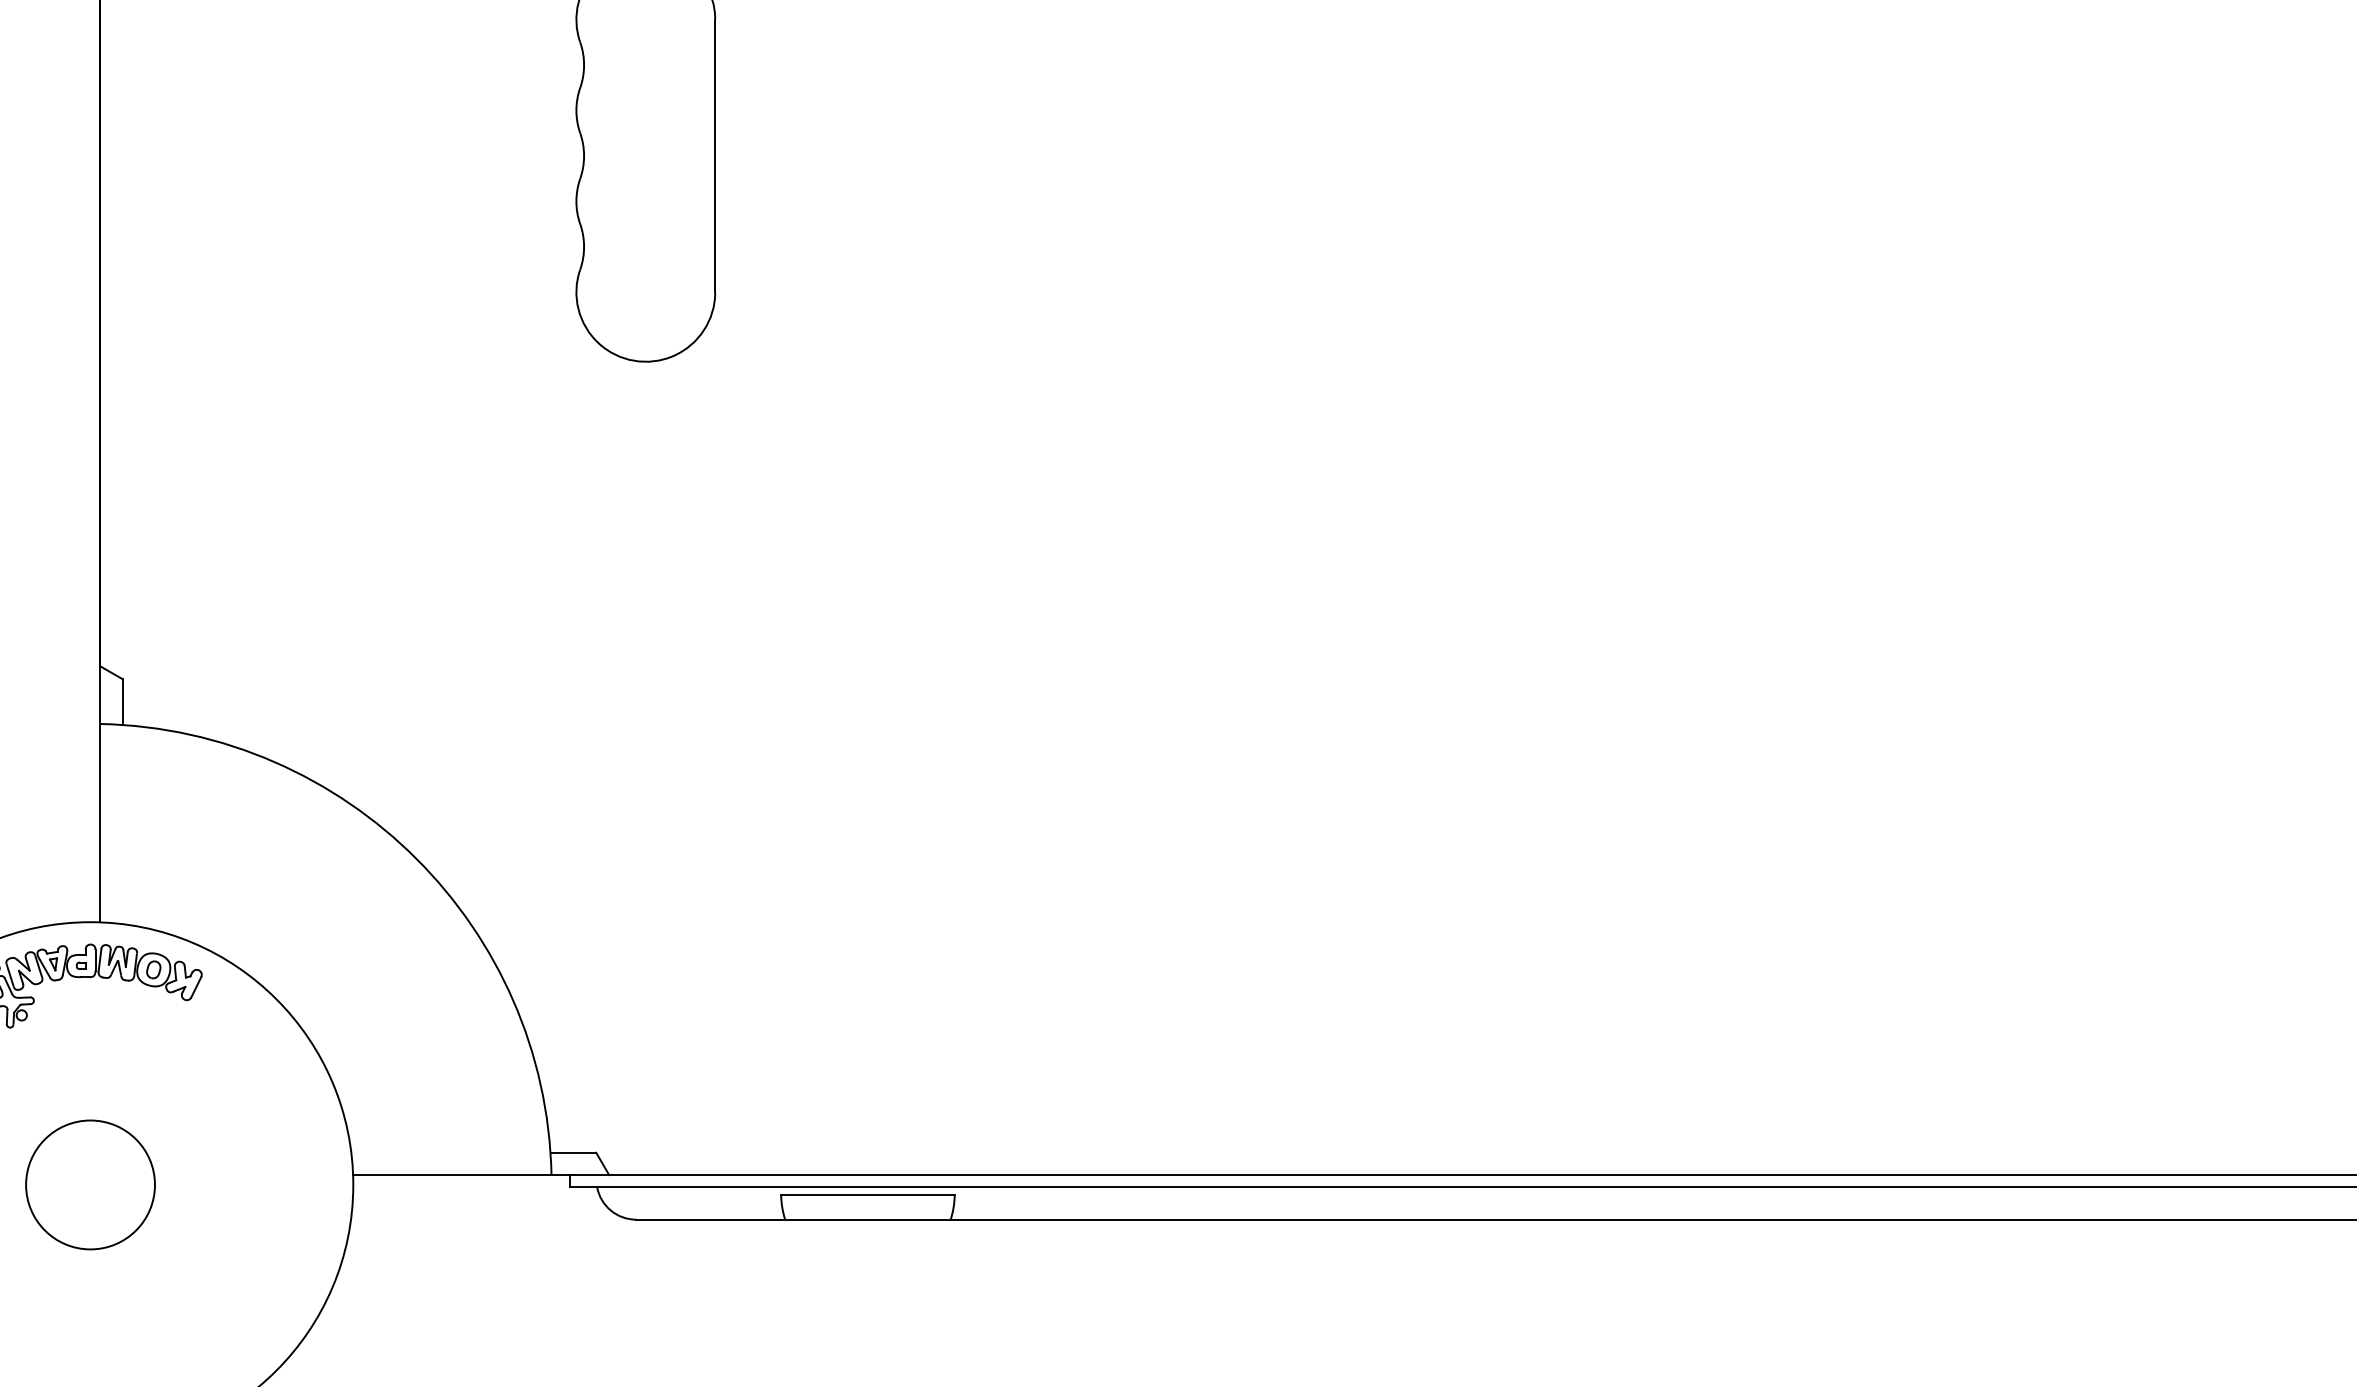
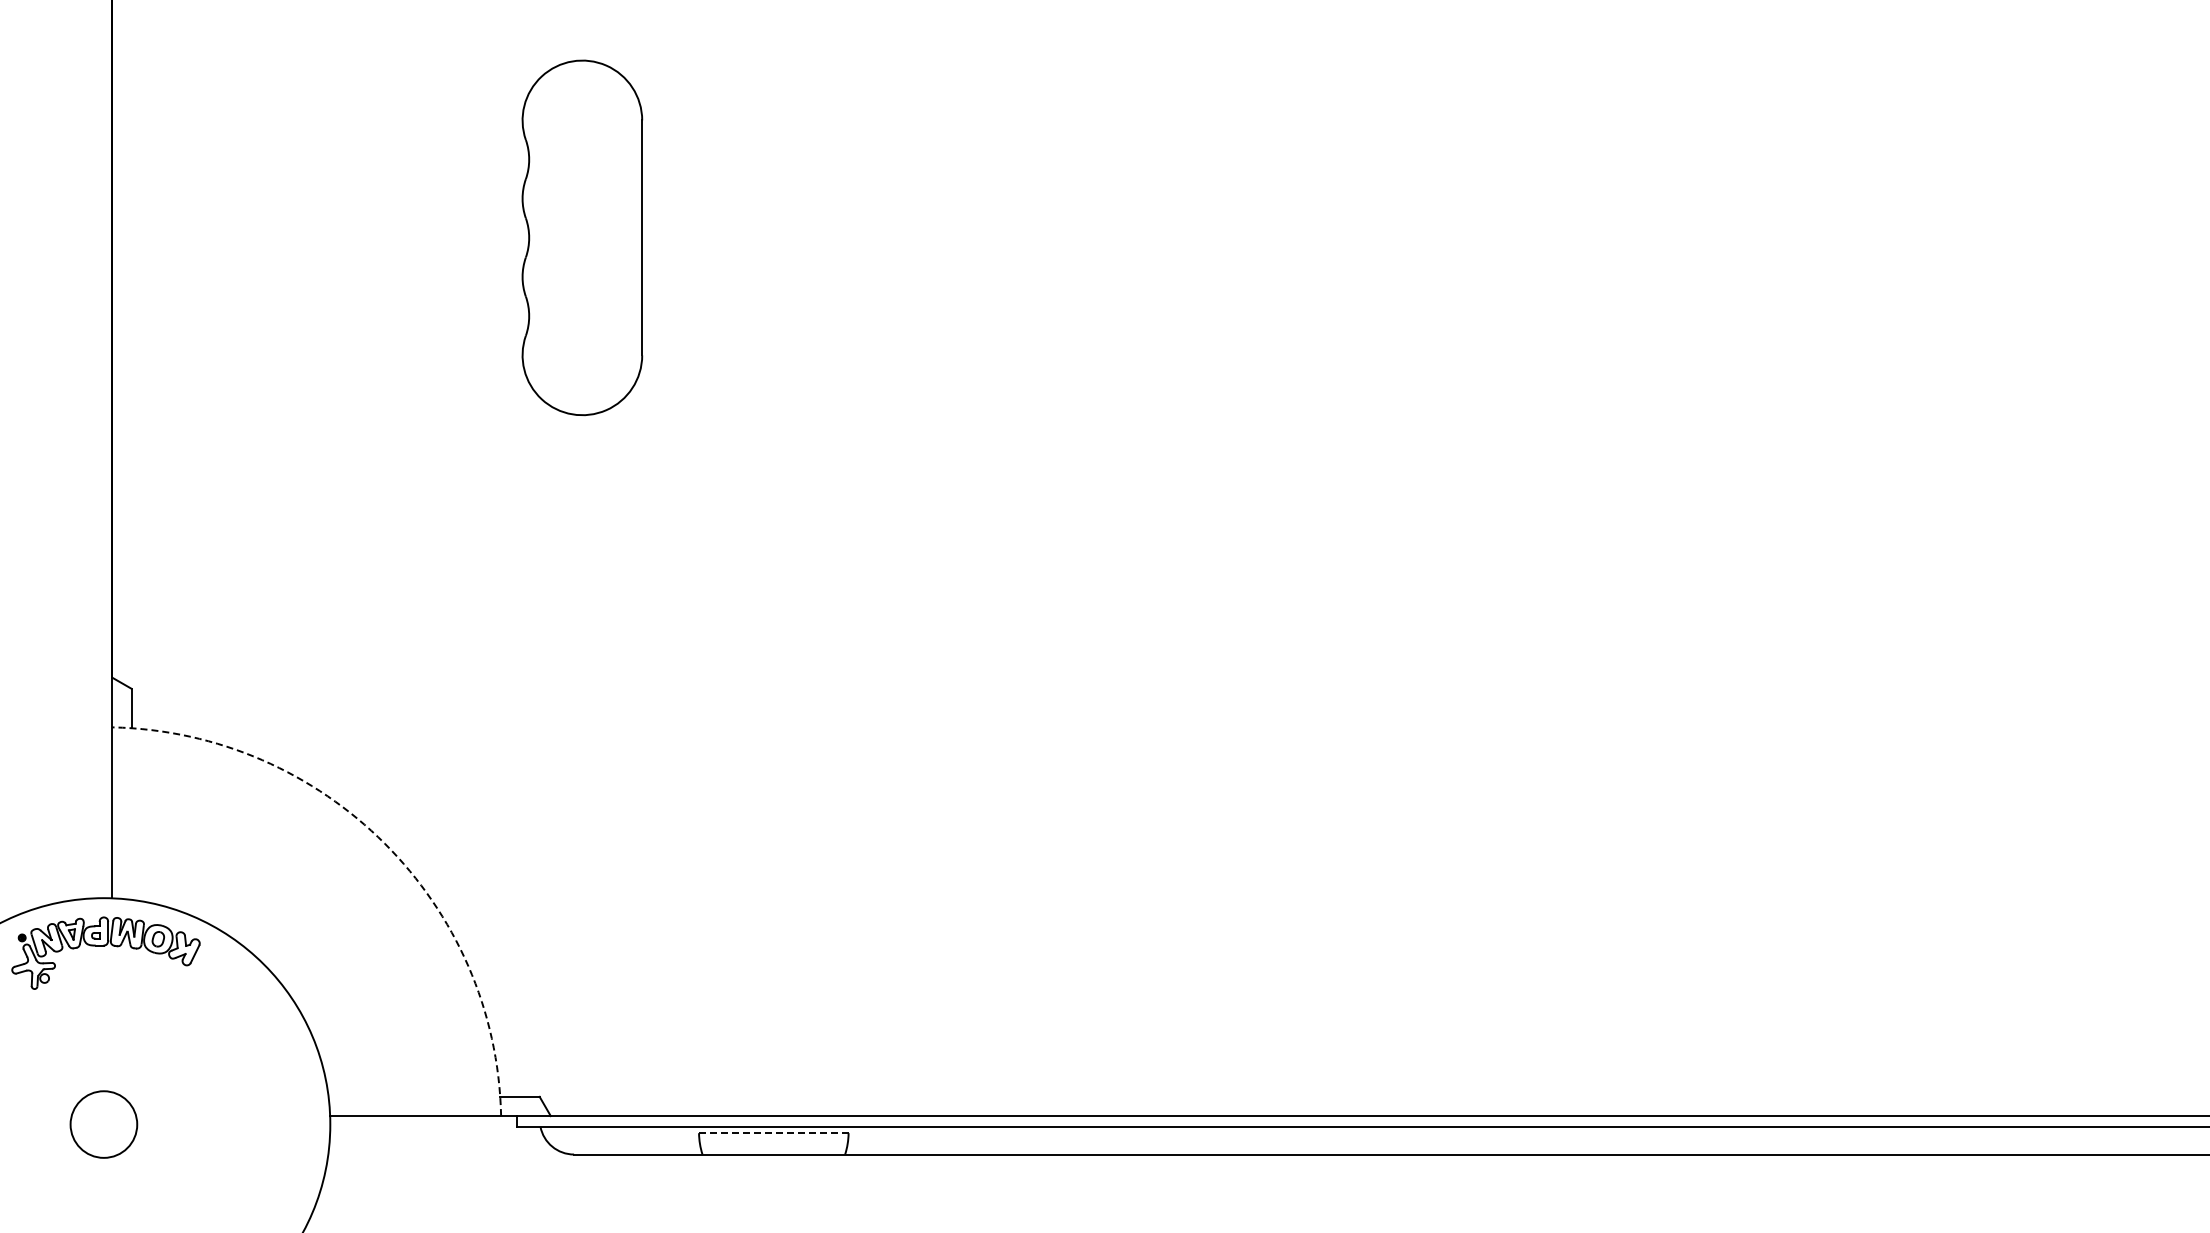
arc: (416, 858) -> (384, 843), solid -> dashed
circle: (90, 1184) -> (103, 1124), size x0.6
line: (867, 1195) -> (773, 1133), solid -> dashed

